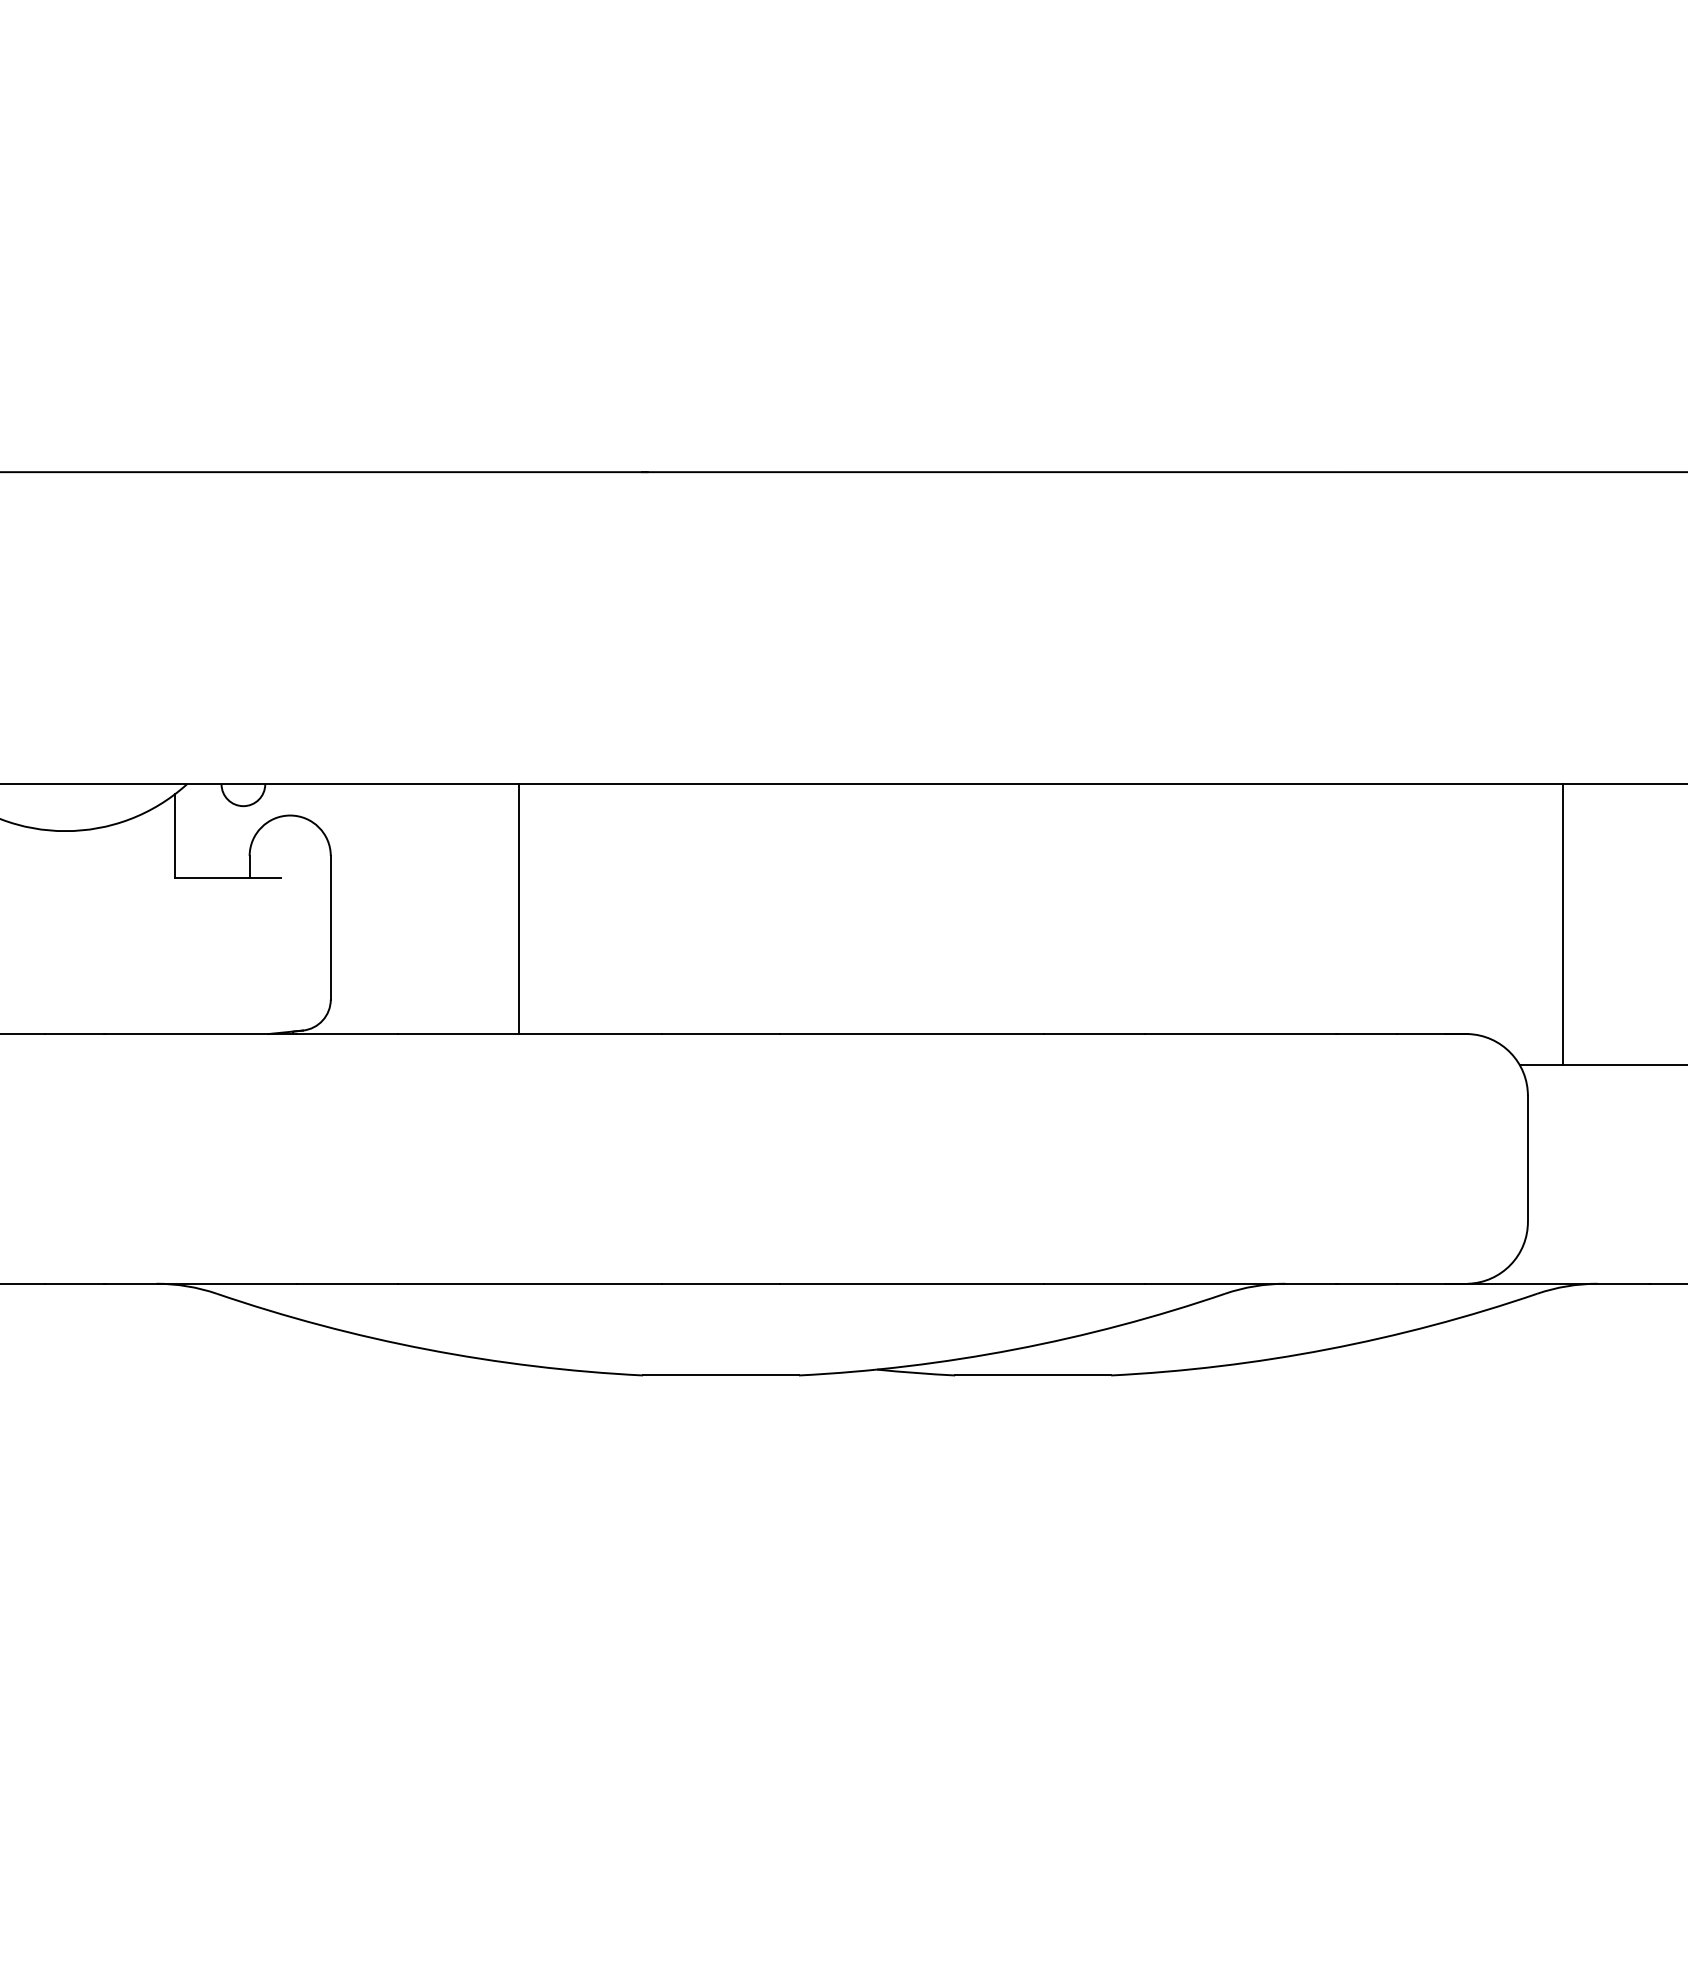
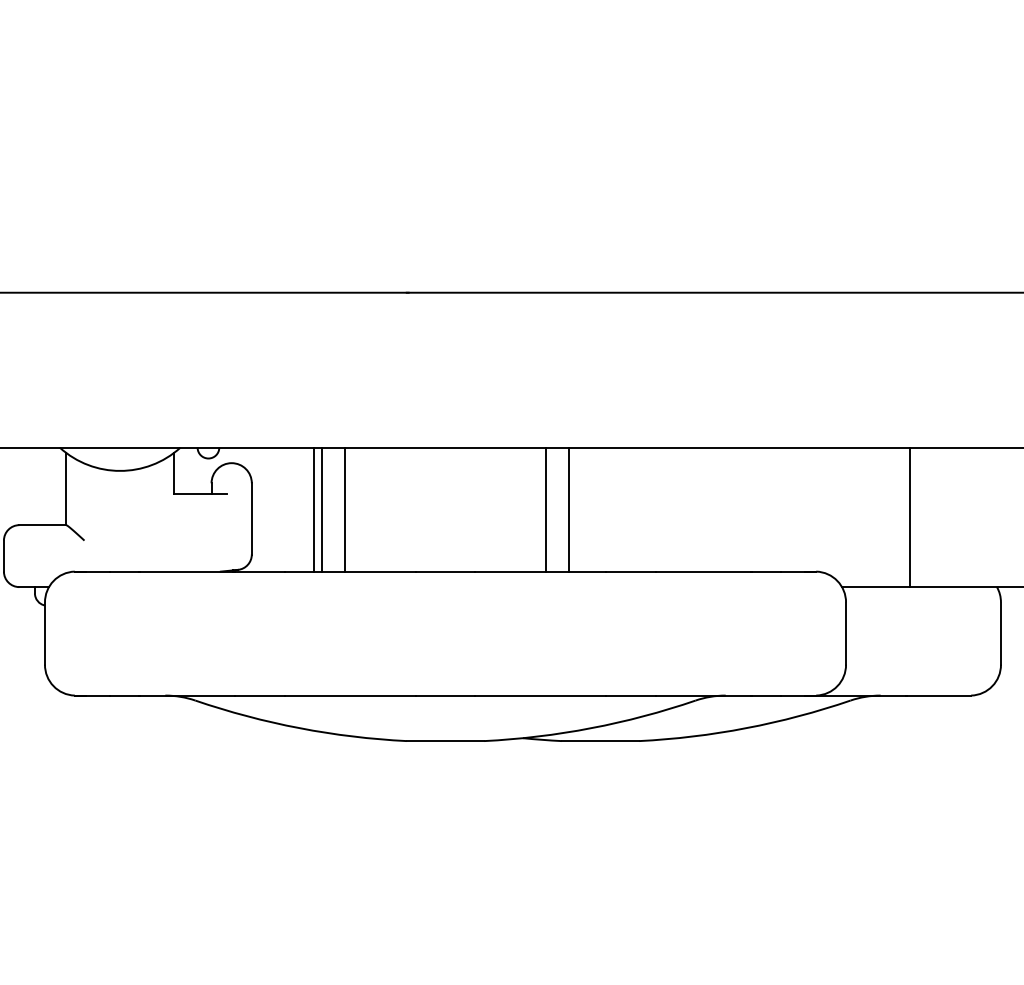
line: (455, 908) -> (313, 509), added
line: (471, 908) -> (321, 509), added
line: (922, 908) -> (545, 509), added
line: (970, 908) -> (569, 509), added
line: (1563, 924) -> (910, 517), moved

